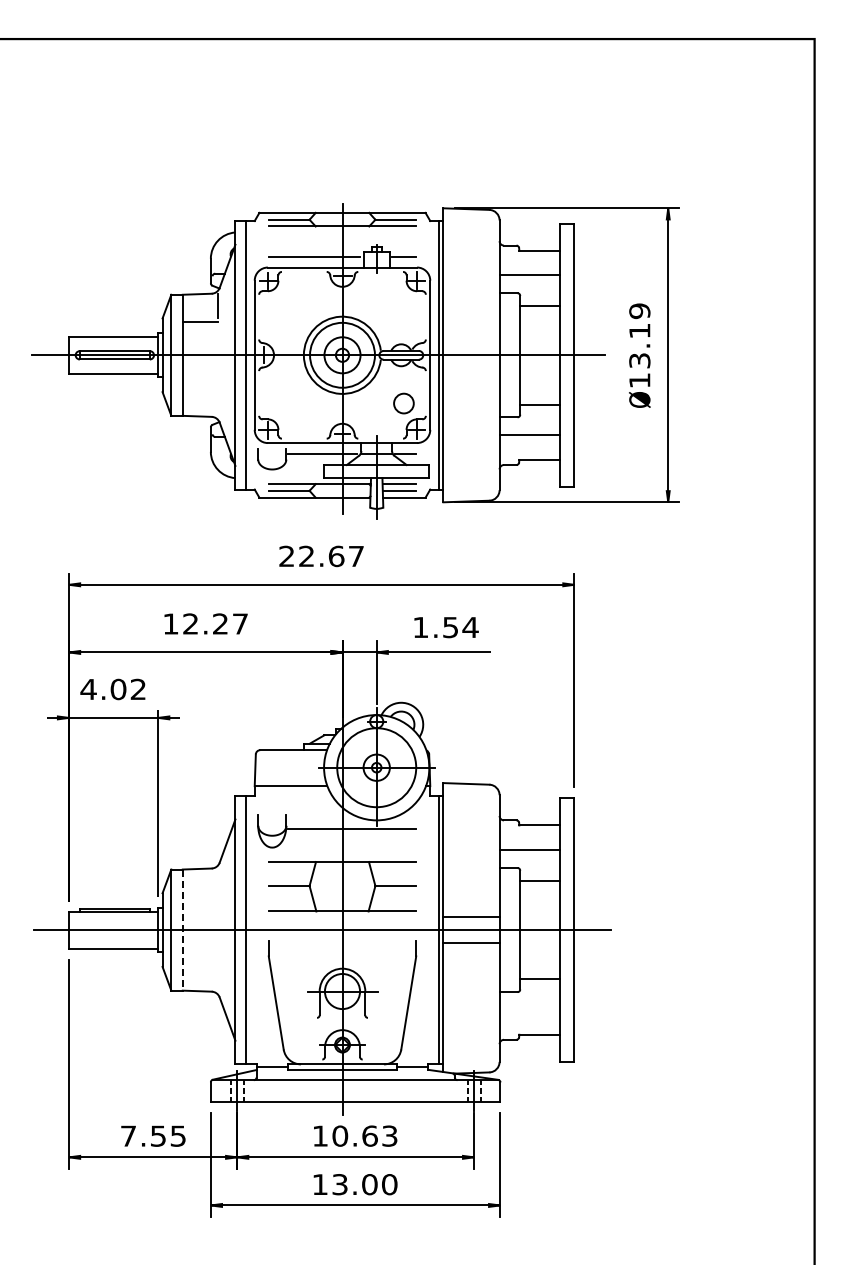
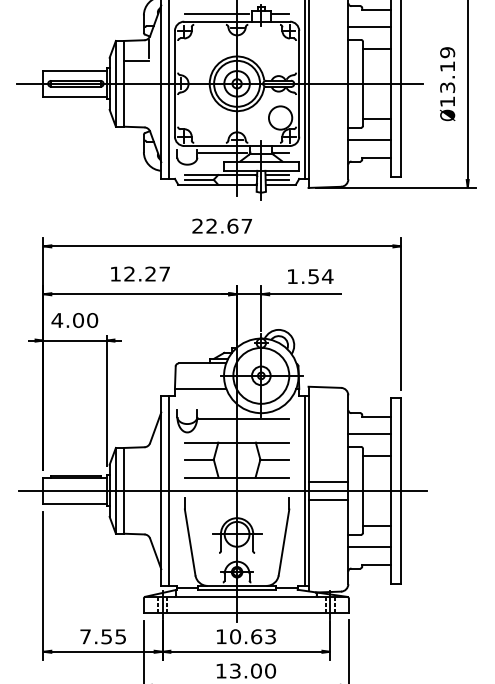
circle: (403, 403) -> (280, 117), size x1.67
text: (138, 689) -> (92, 320), 4.02 -> 4.00
line: (182, 930) -> (123, 491), dashed -> solid
line: (529, 1009) -> (369, 547), added

